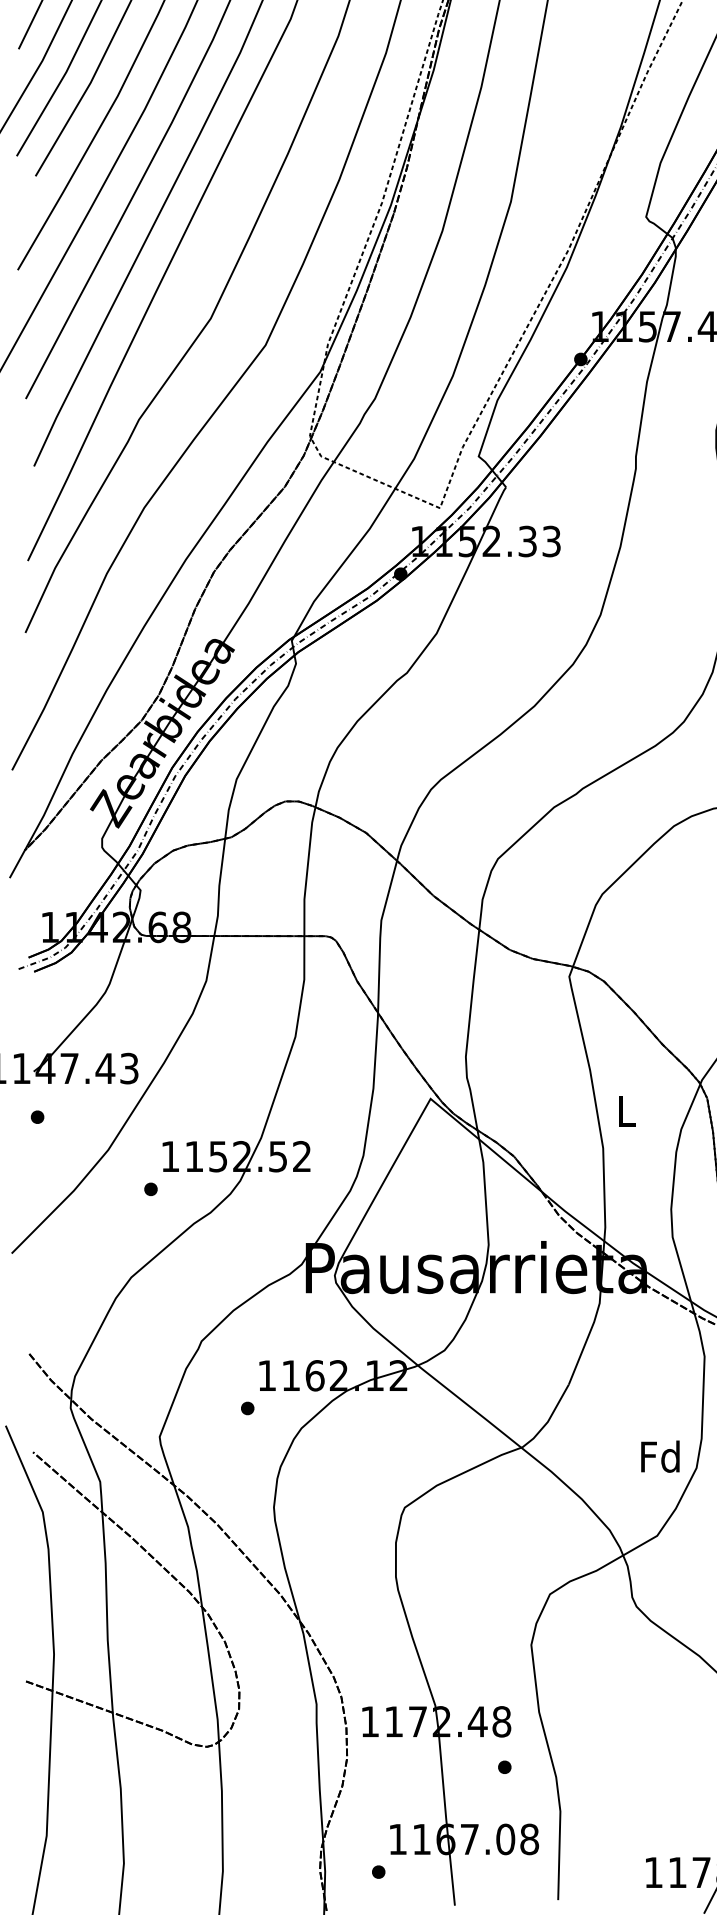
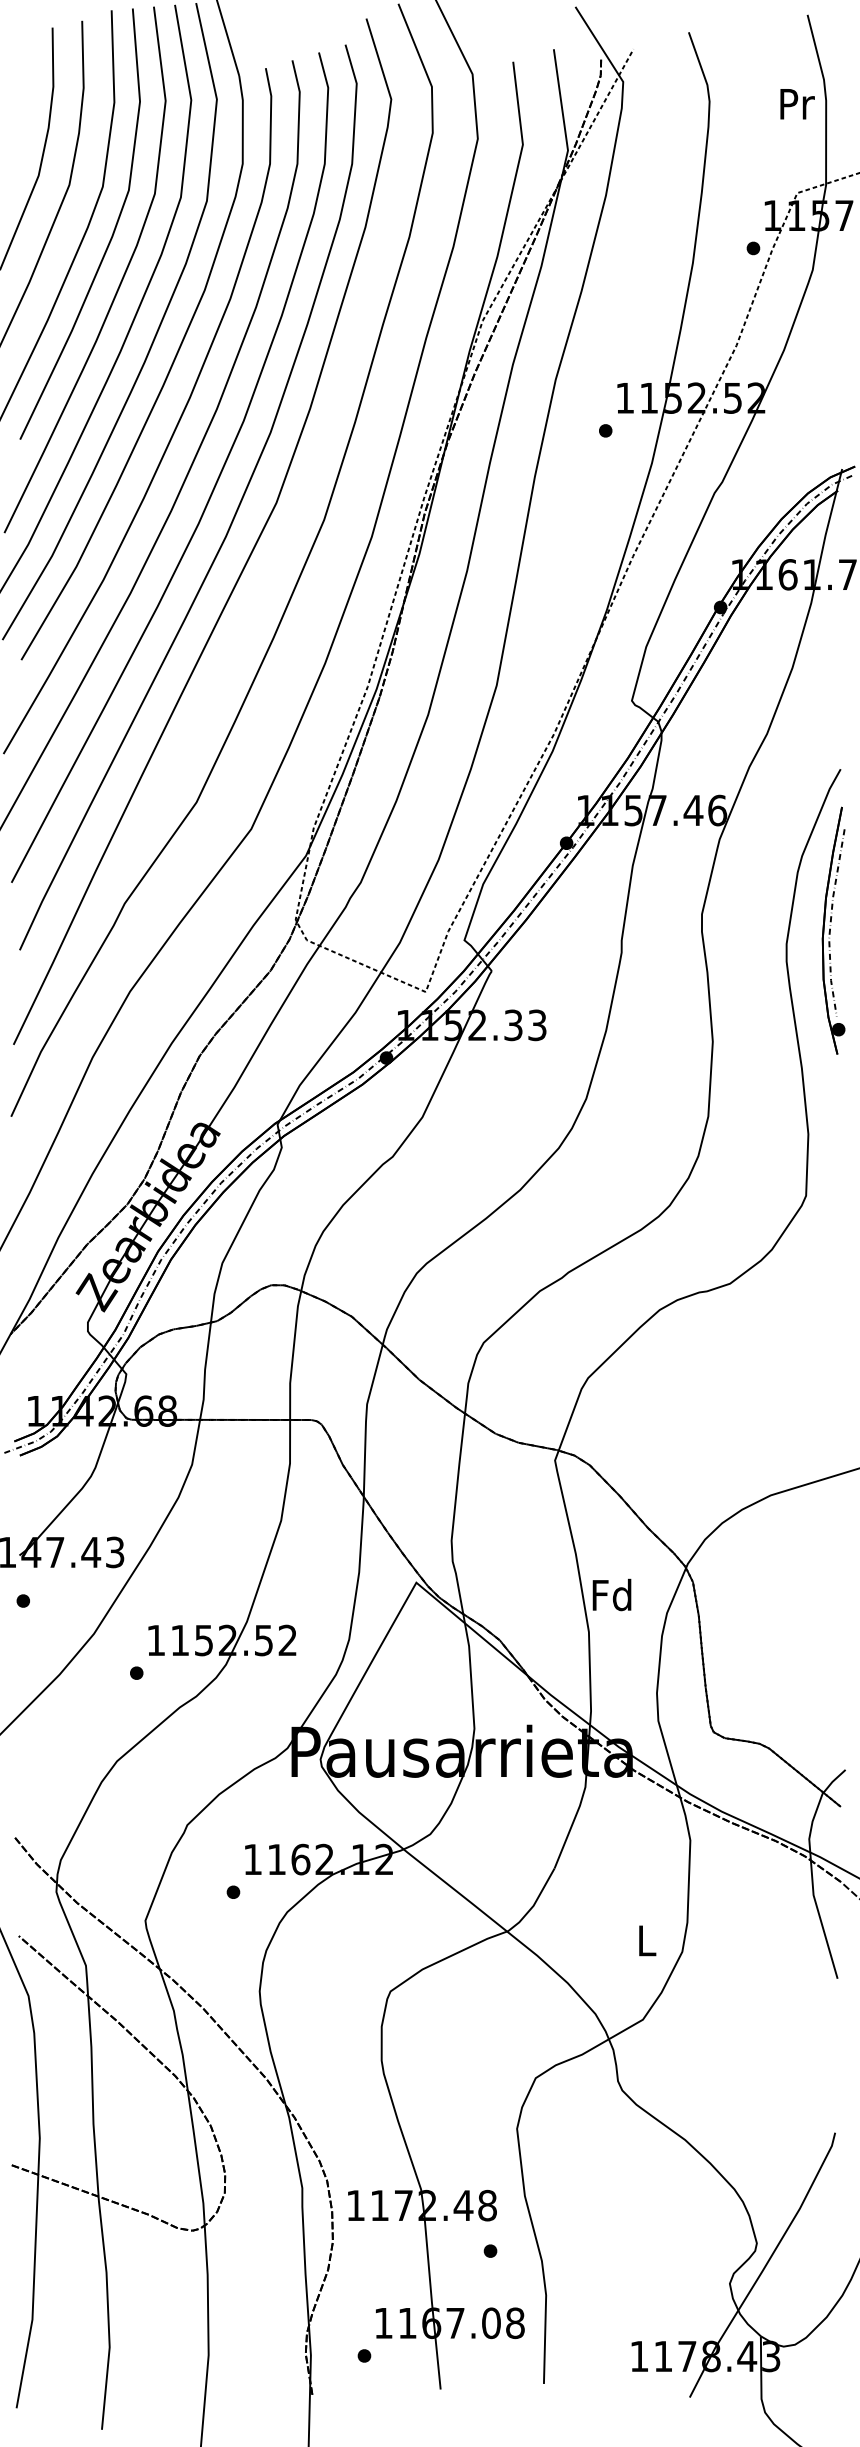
text: (625, 1110) -> (611, 1594), L -> Fd
text: (660, 1456) -> (646, 1940), Fd -> L

